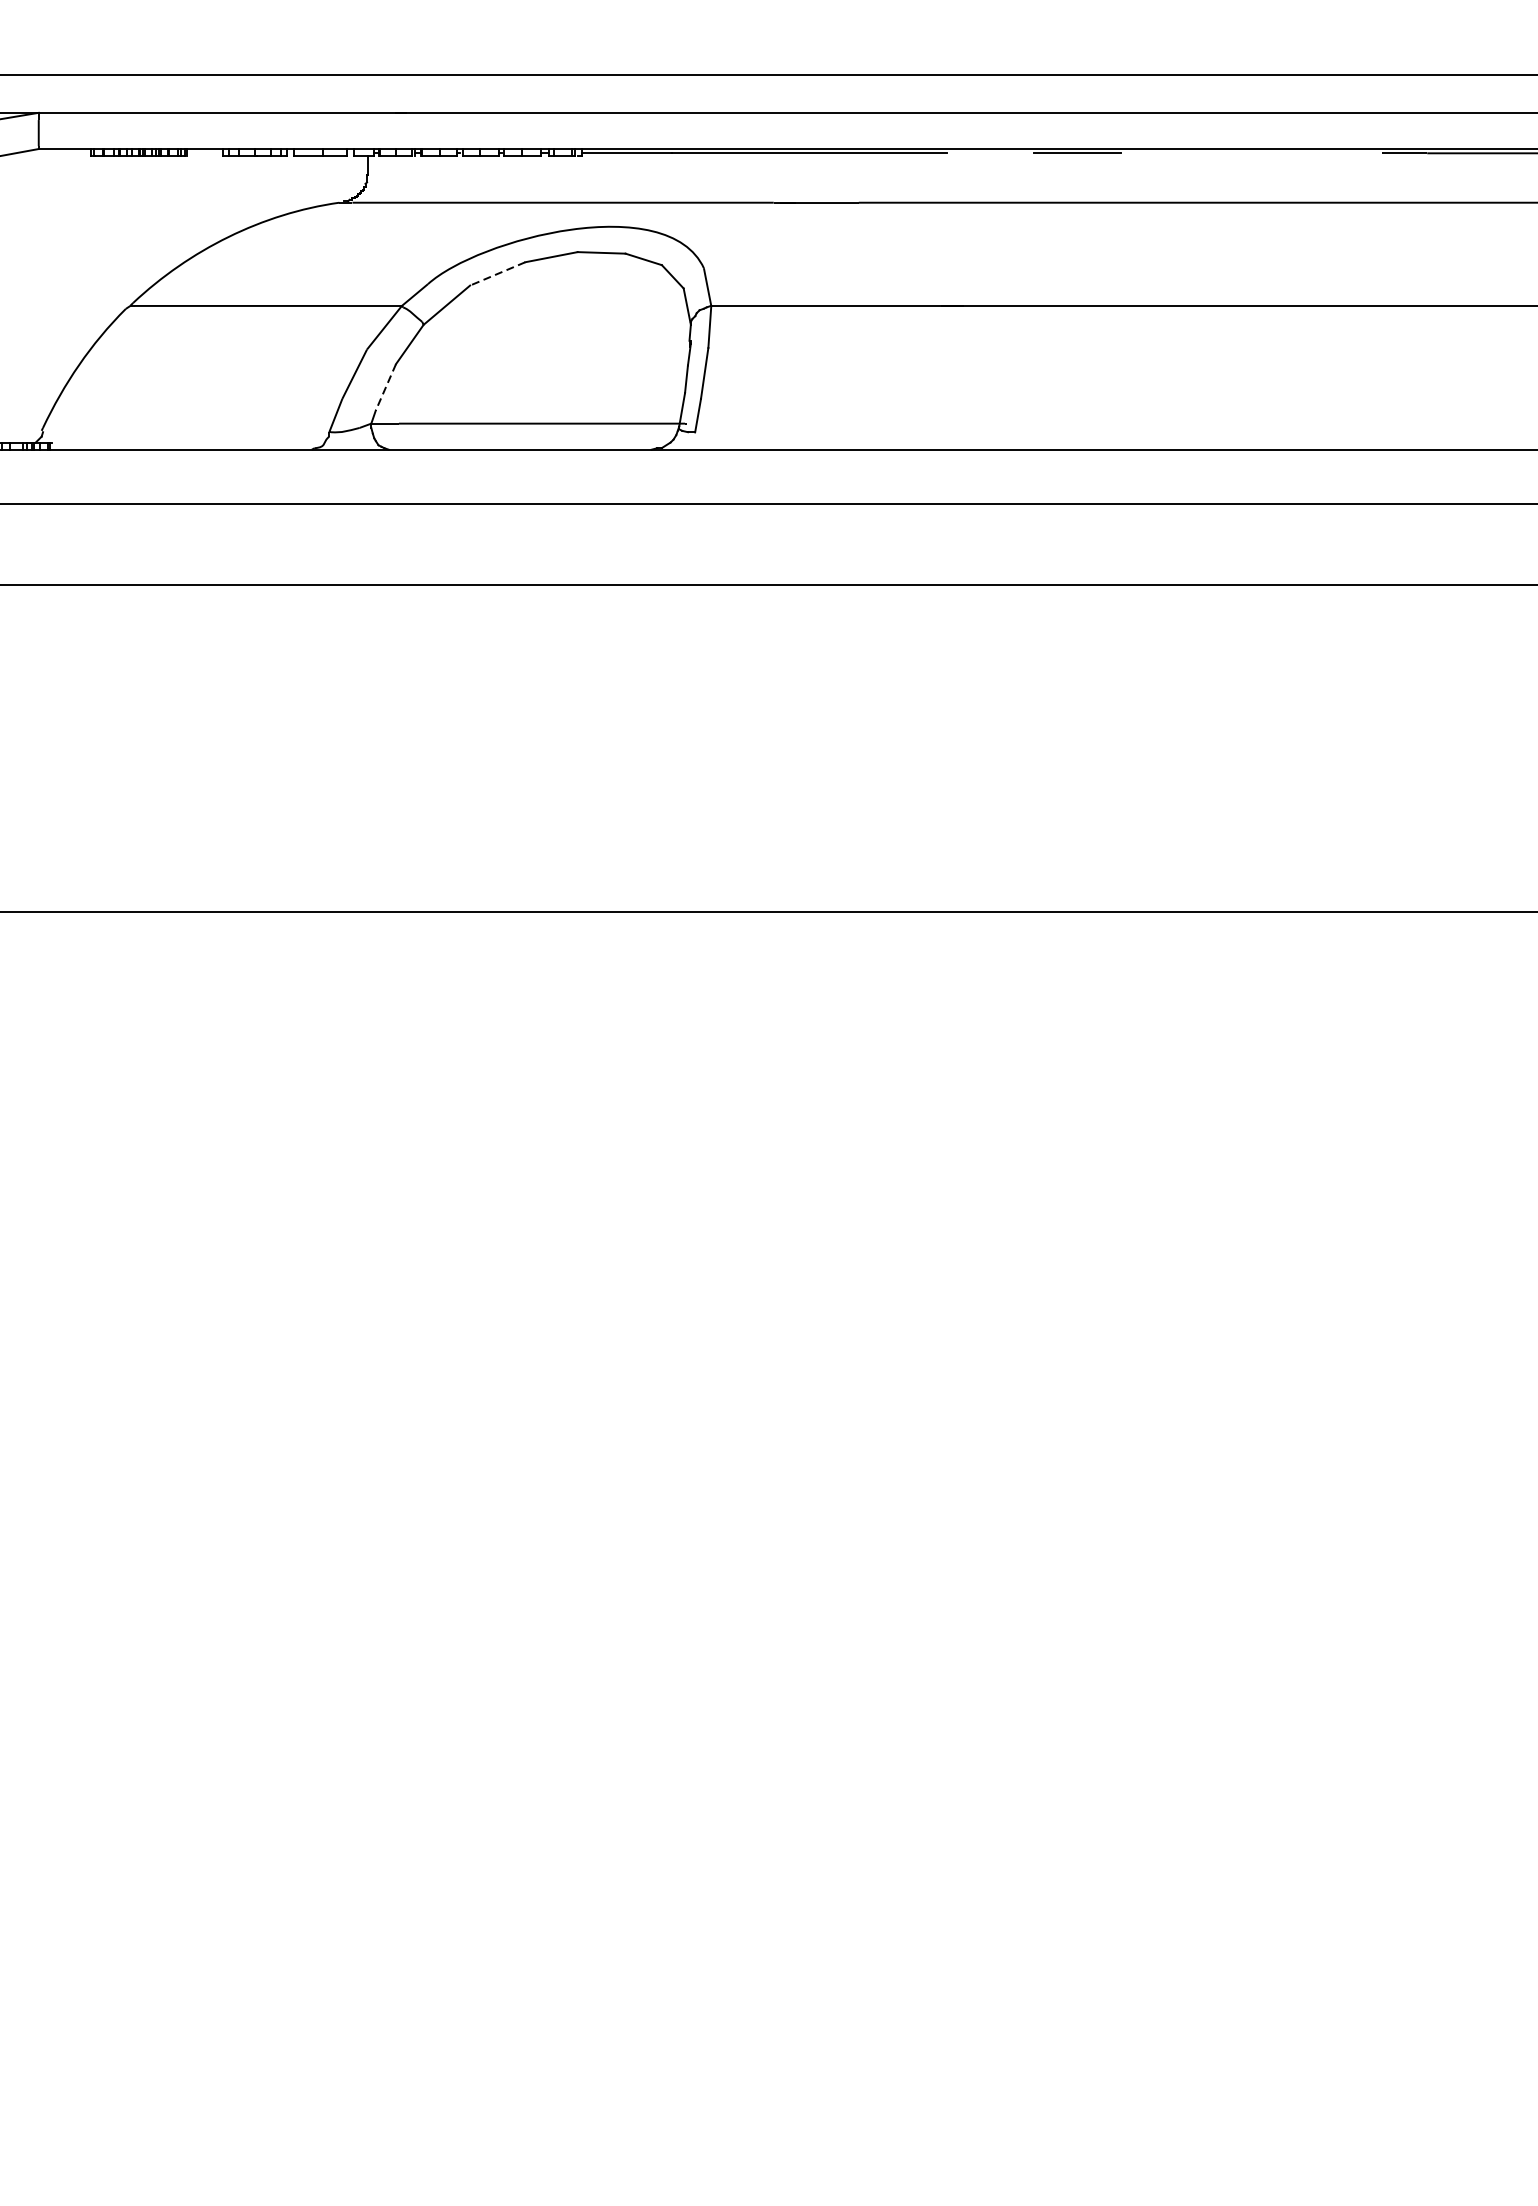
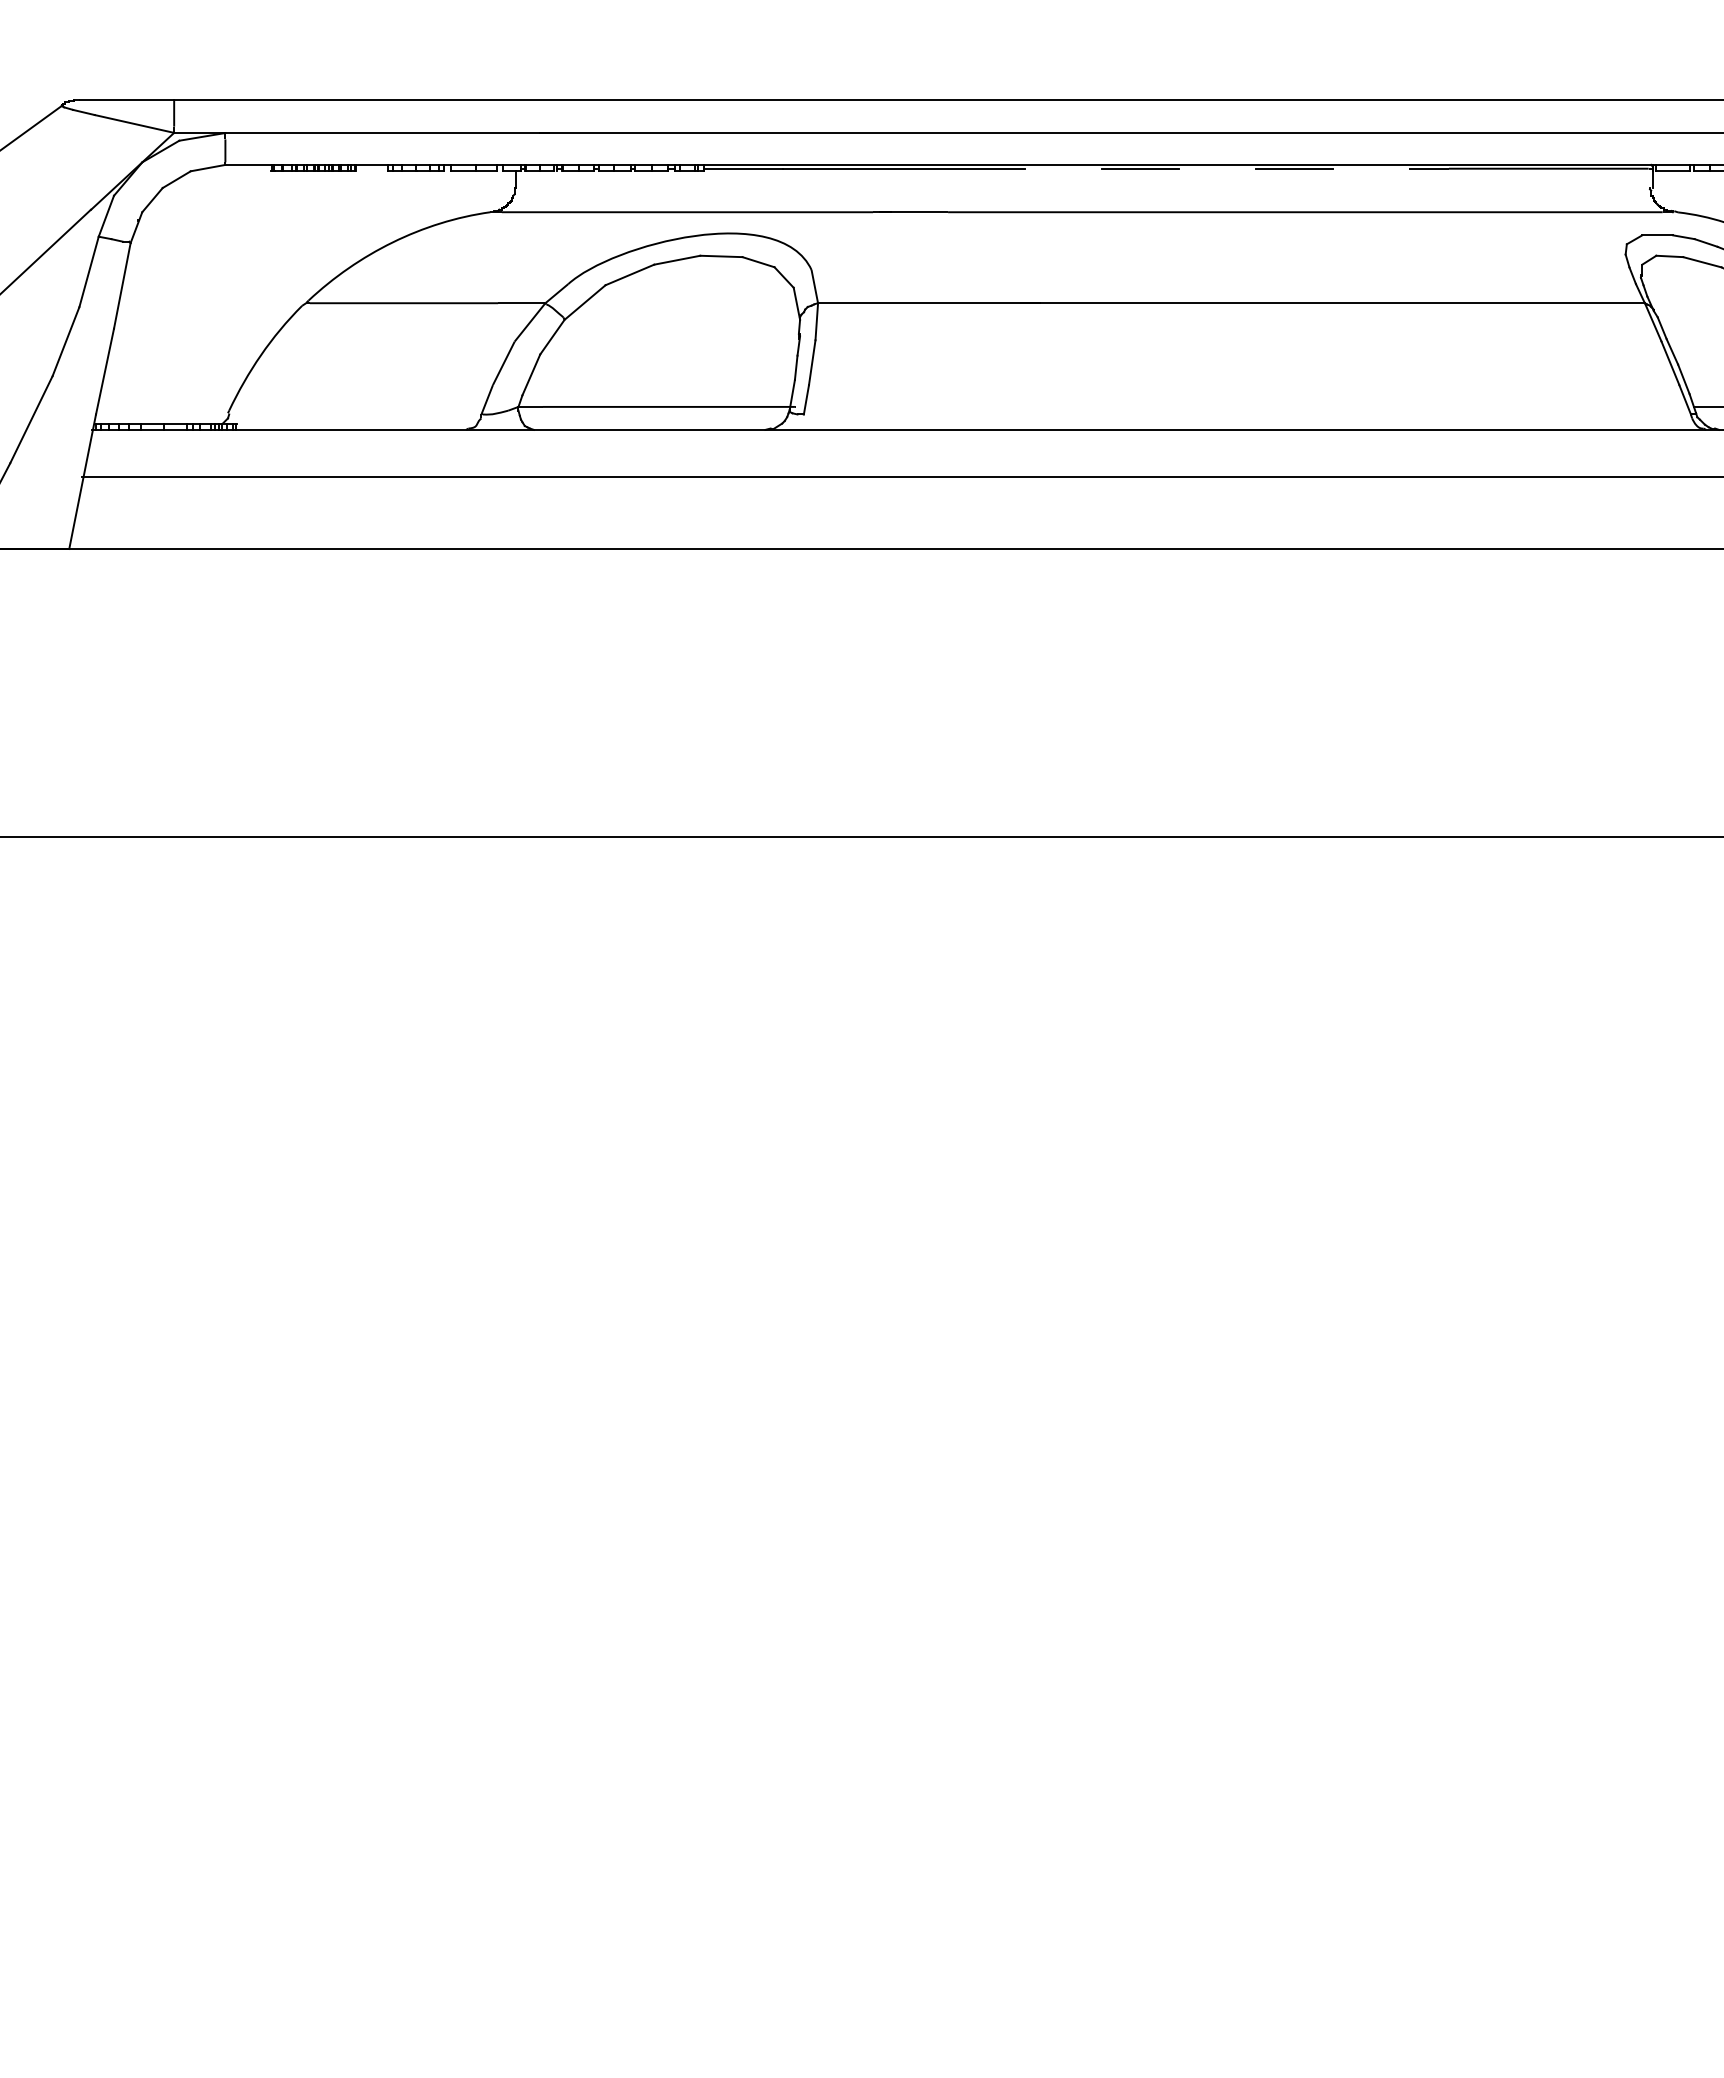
line: (1250, 153) -> (1293, 168), added
line: (497, 274) -> (629, 275), dashed -> solid
line: (386, 387) -> (531, 375), dashed -> solid

